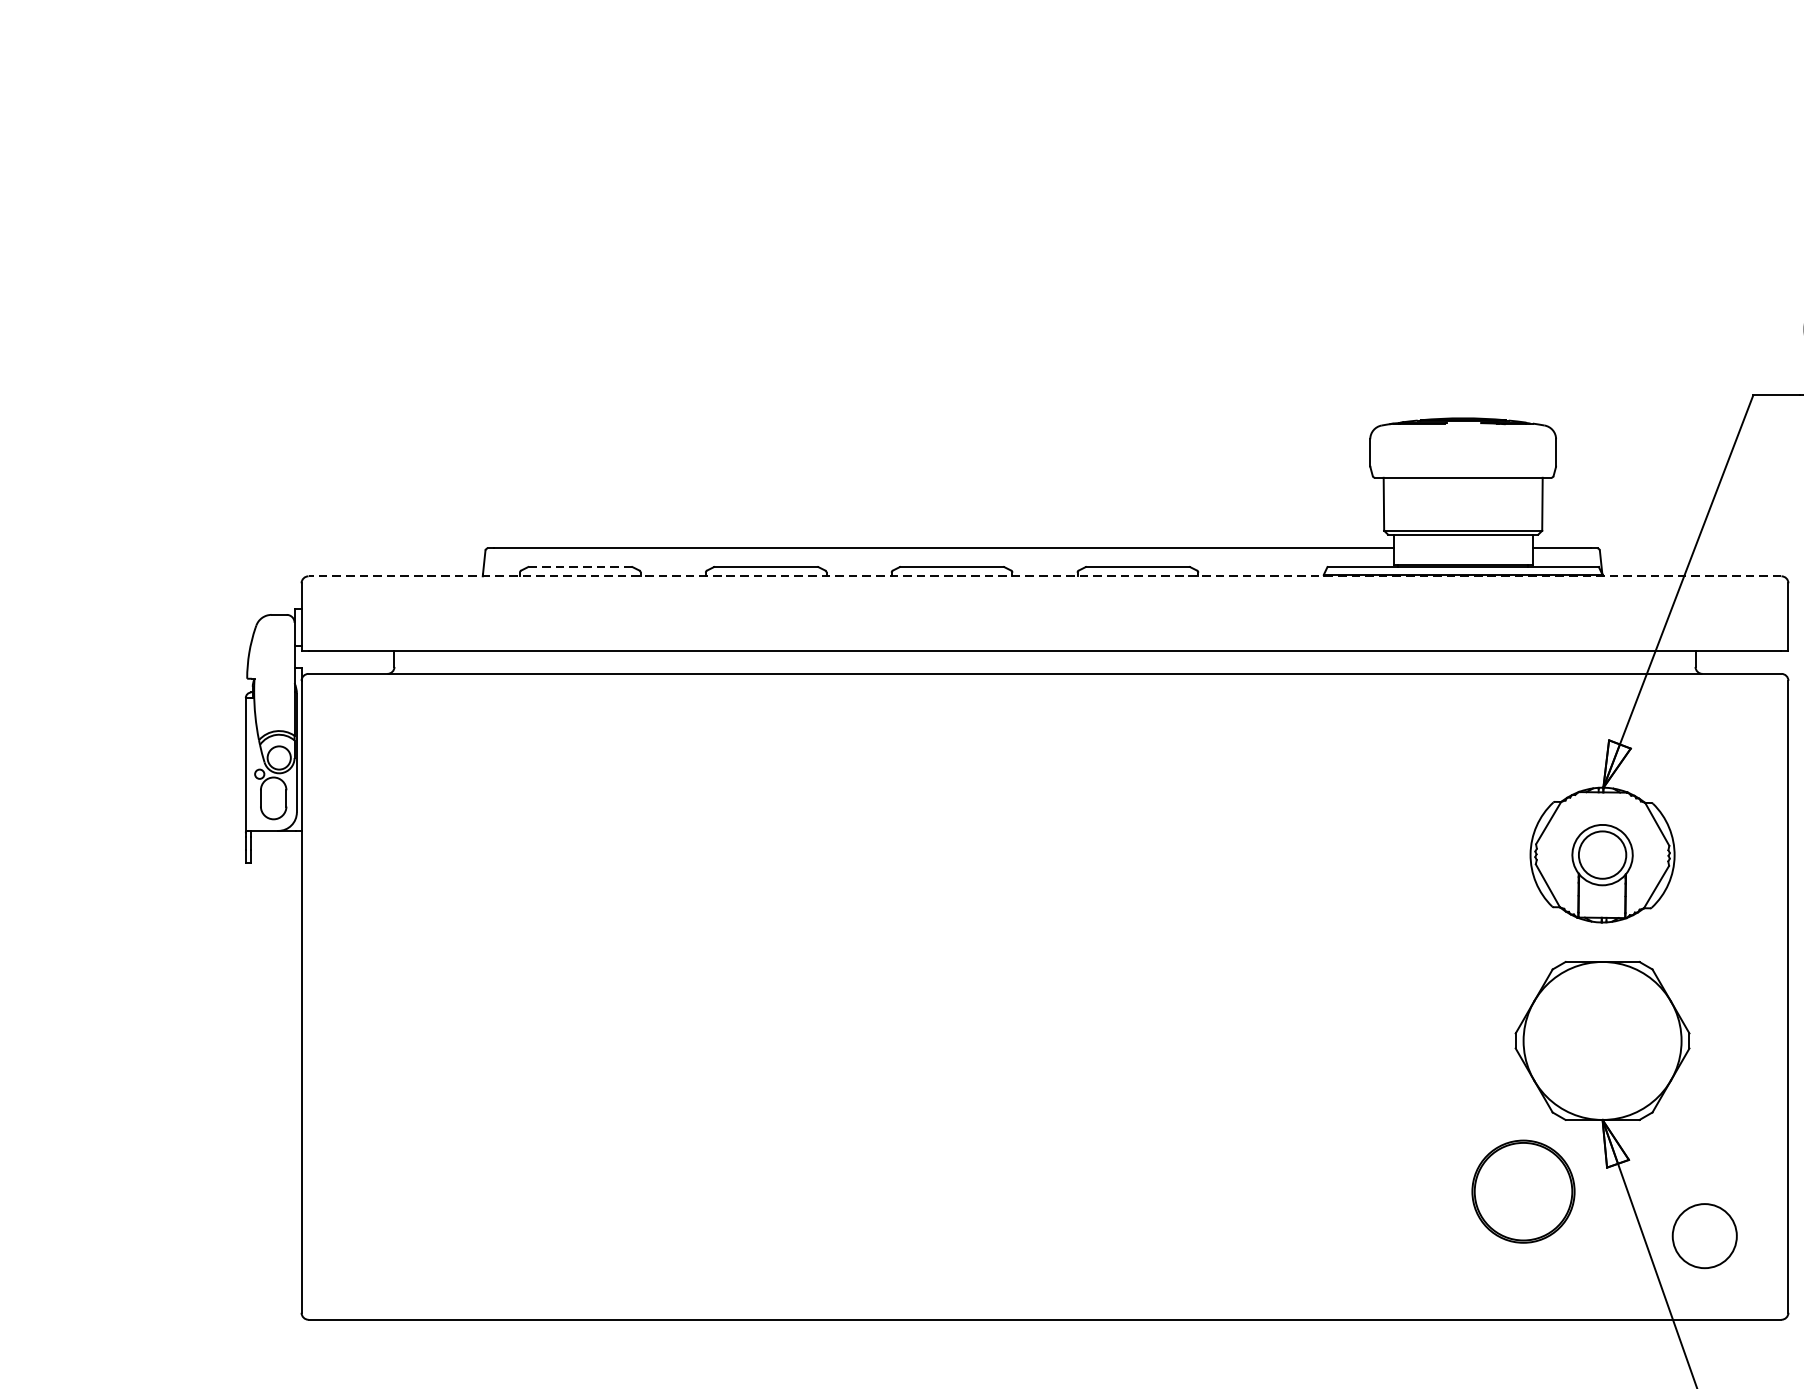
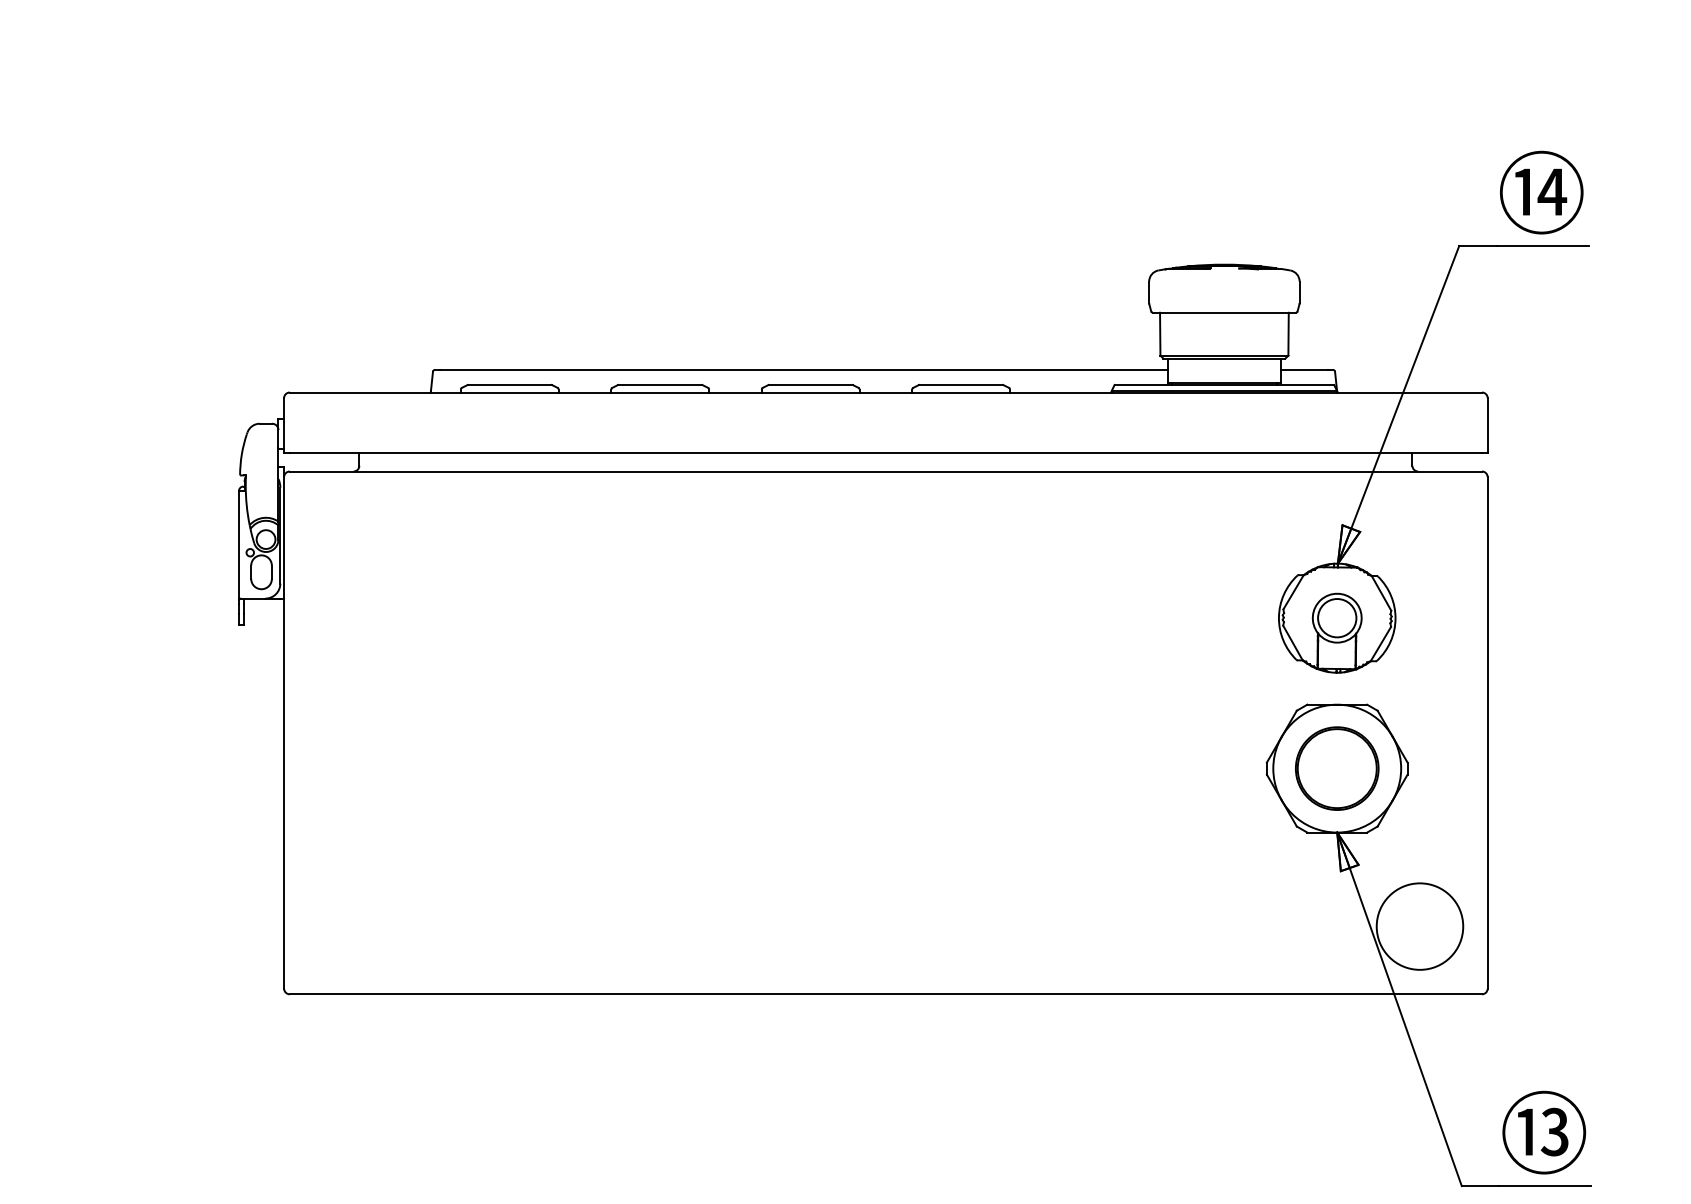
line: (579, 567) -> (509, 385), dashed -> solid
line: (1044, 576) -> (885, 392), dashed -> solid
part: (1523, 1191) -> (1337, 768), moved
circle: (1704, 1235) -> (1419, 926), size x1.67

